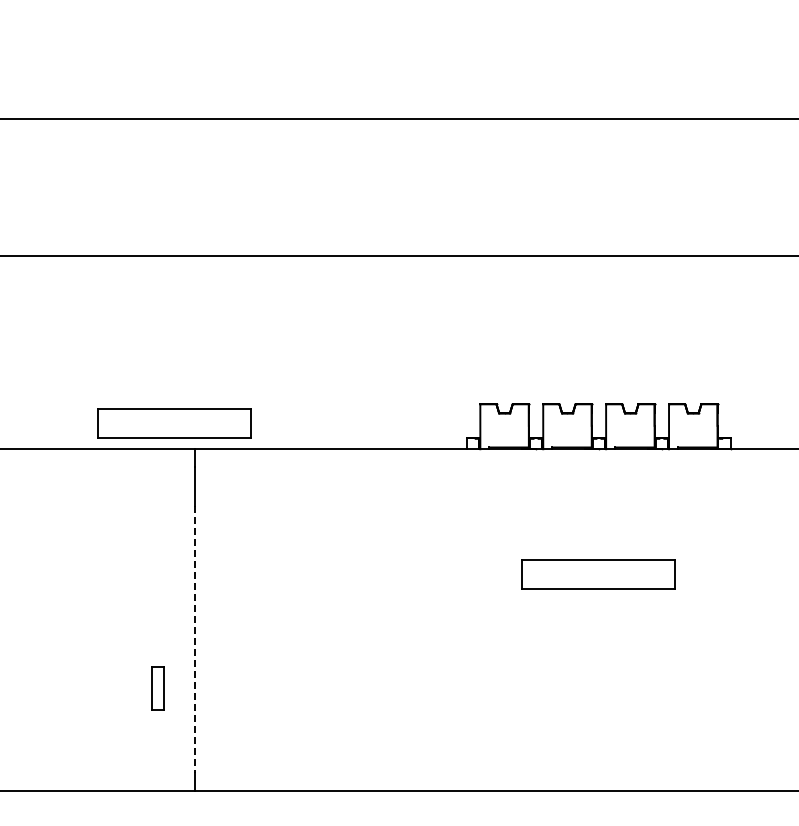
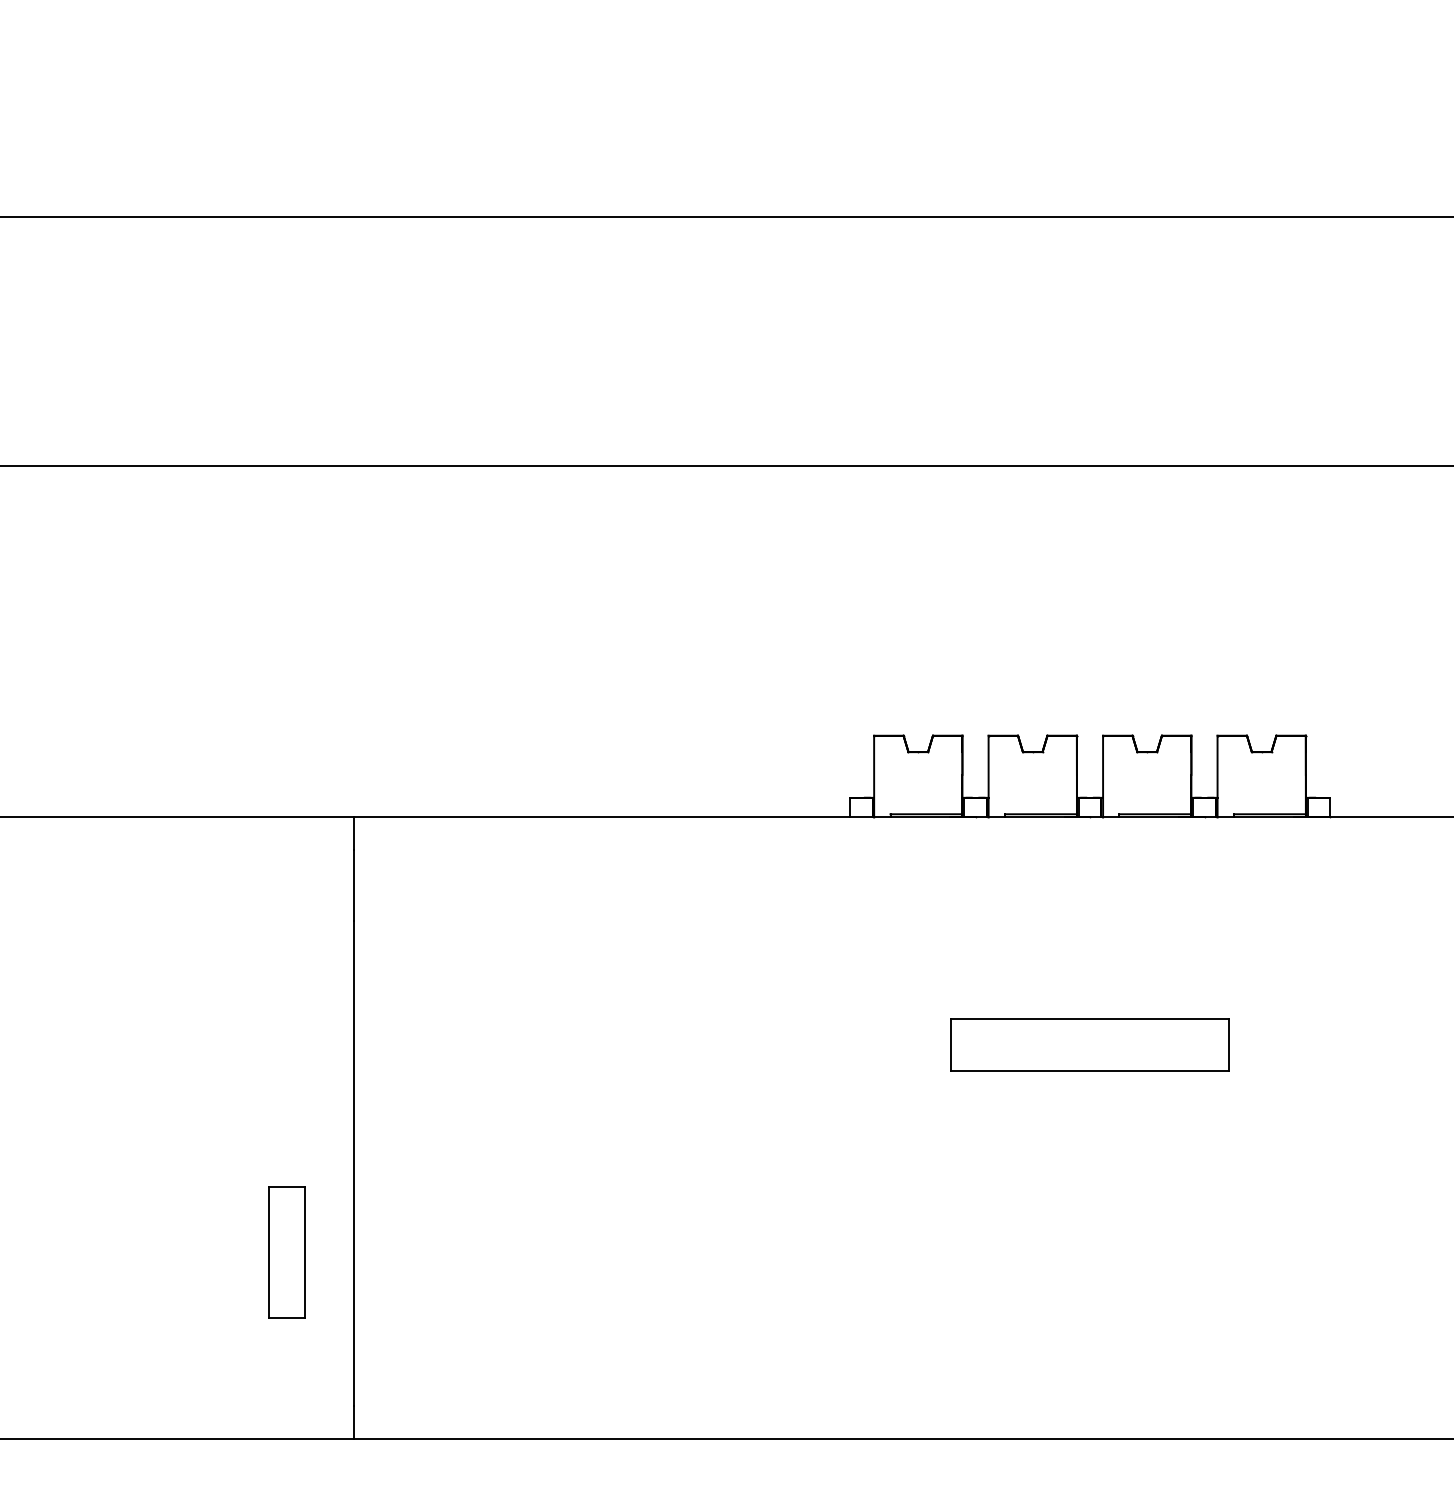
part: (174, 423) -> (317, 770), removed
line: (194, 639) -> (353, 1163), dashed -> solid
part: (157, 687) -> (286, 1251), size x1.67

